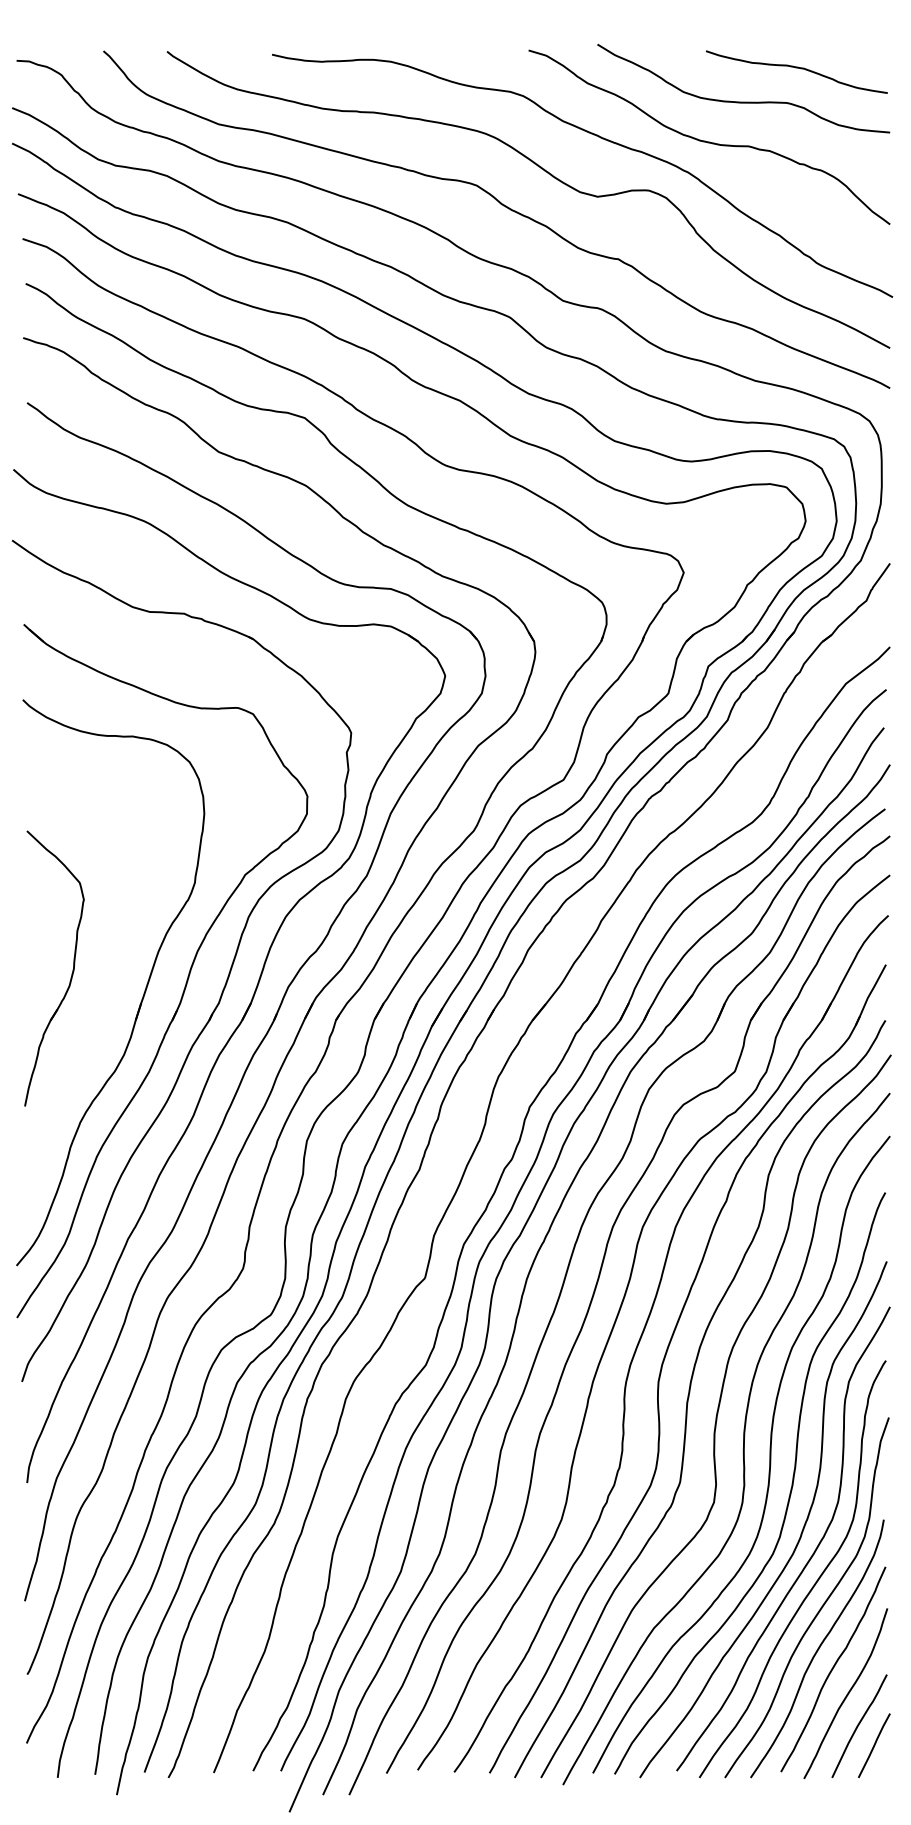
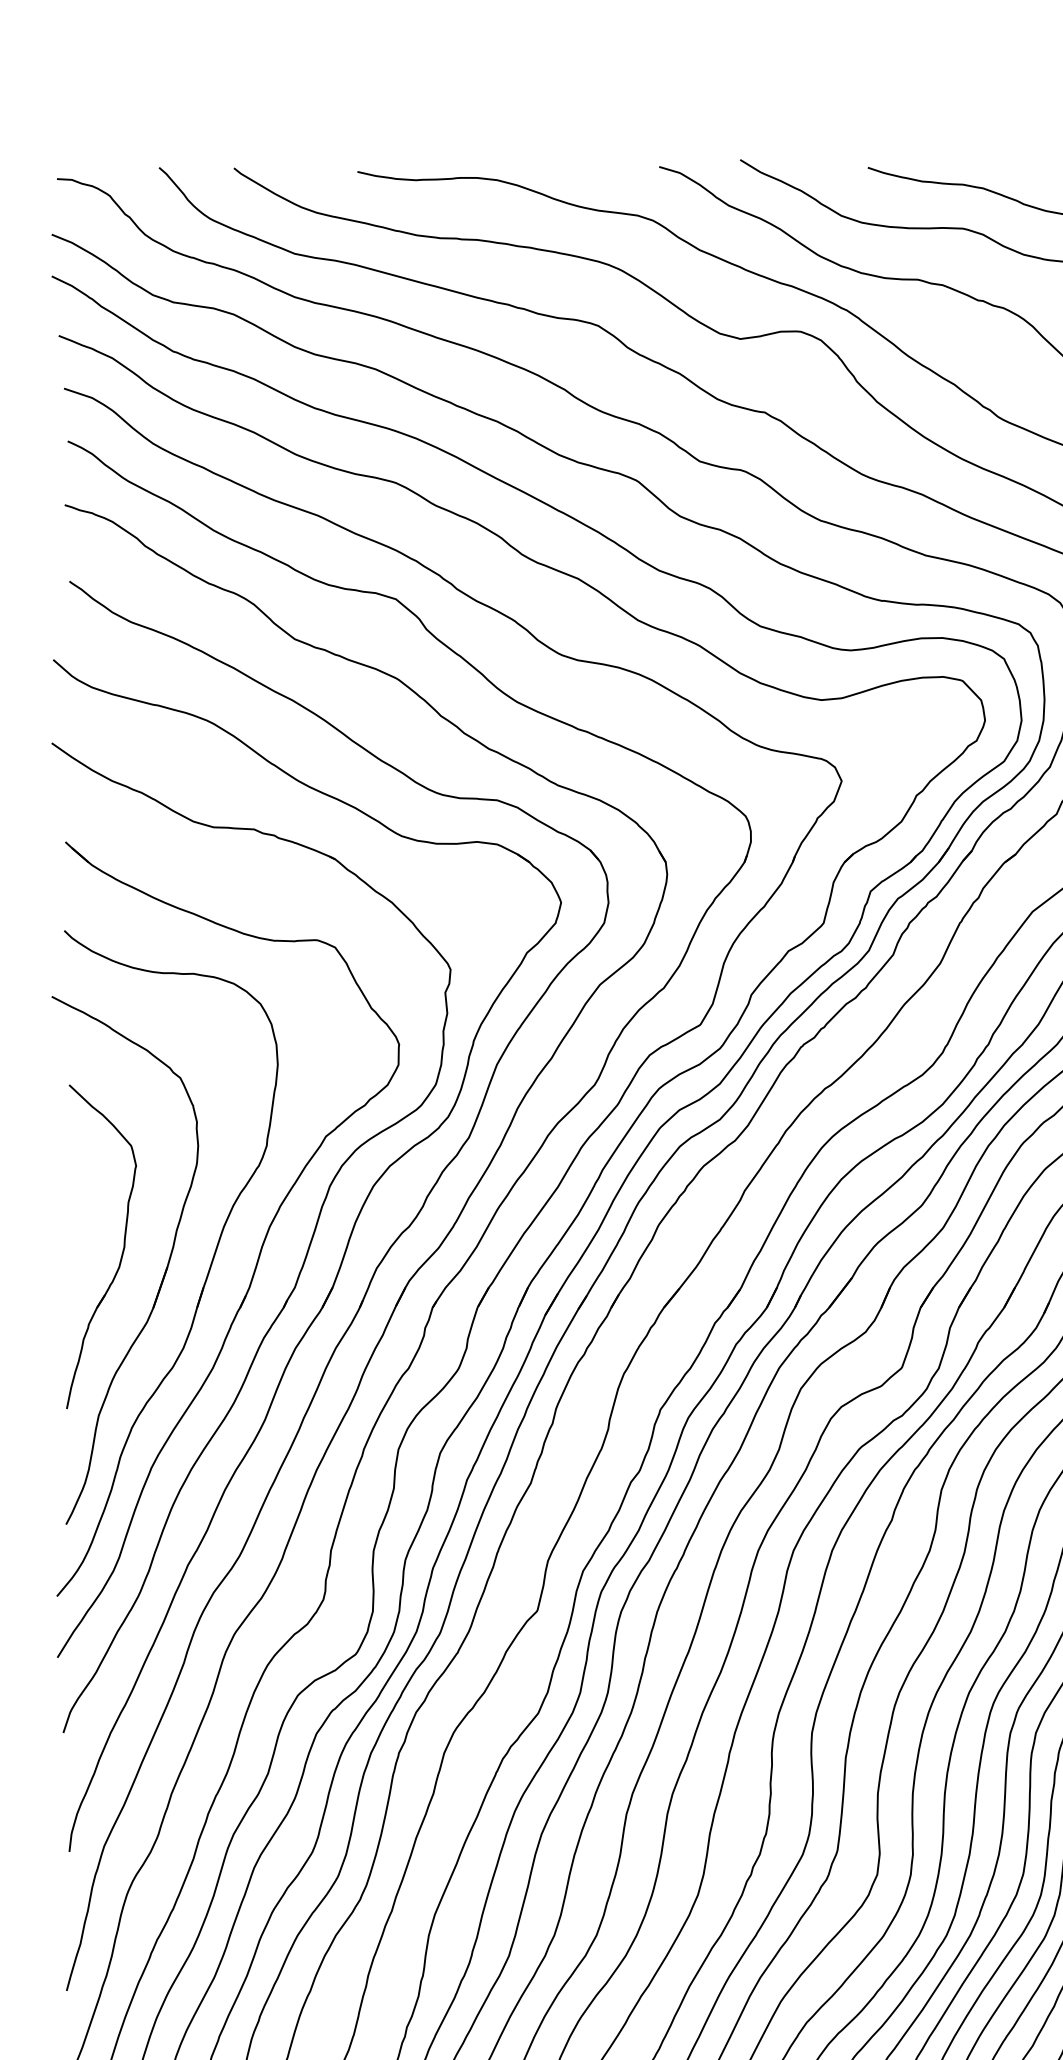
part: (107, 990) -> (163, 1272), added

